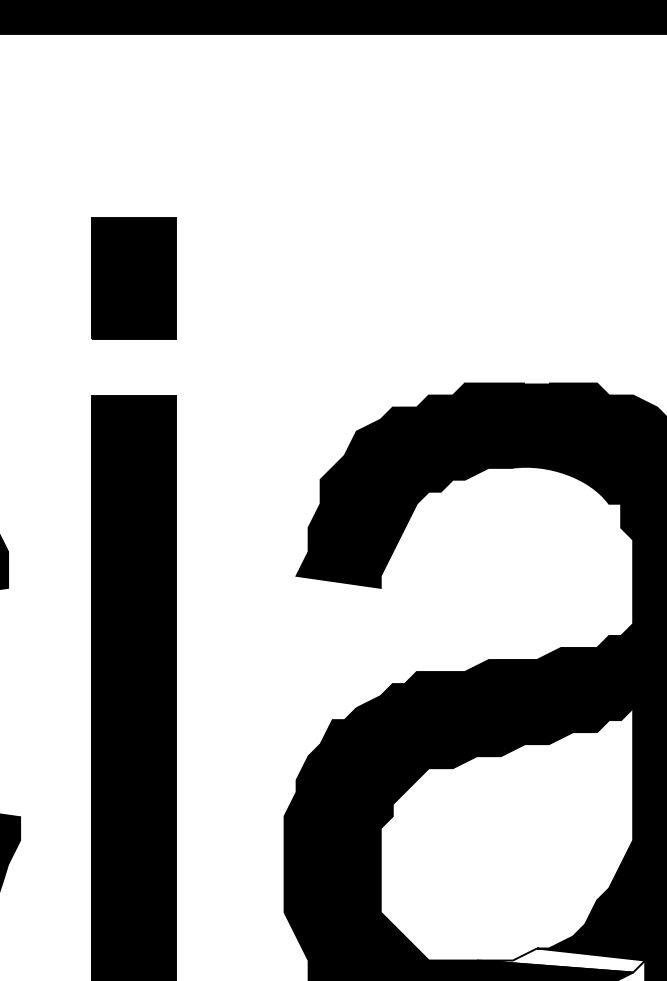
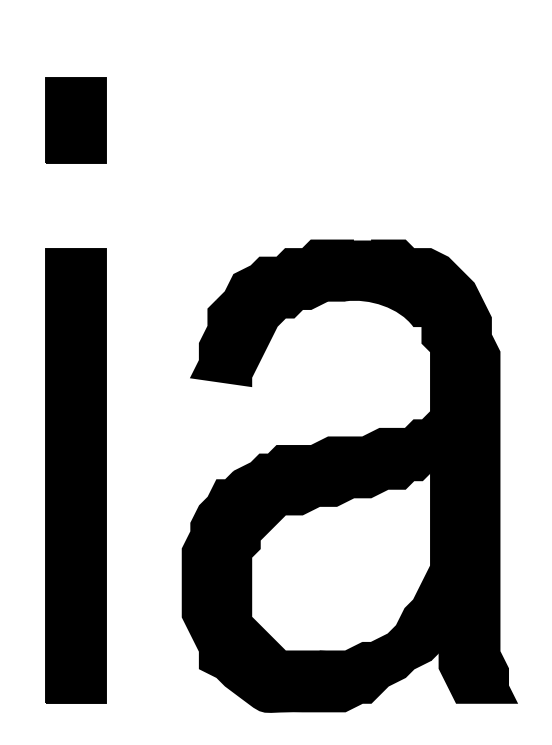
part: (134, 278) -> (75, 120), moved
fill: (560, 960) -> (379, 651), added

